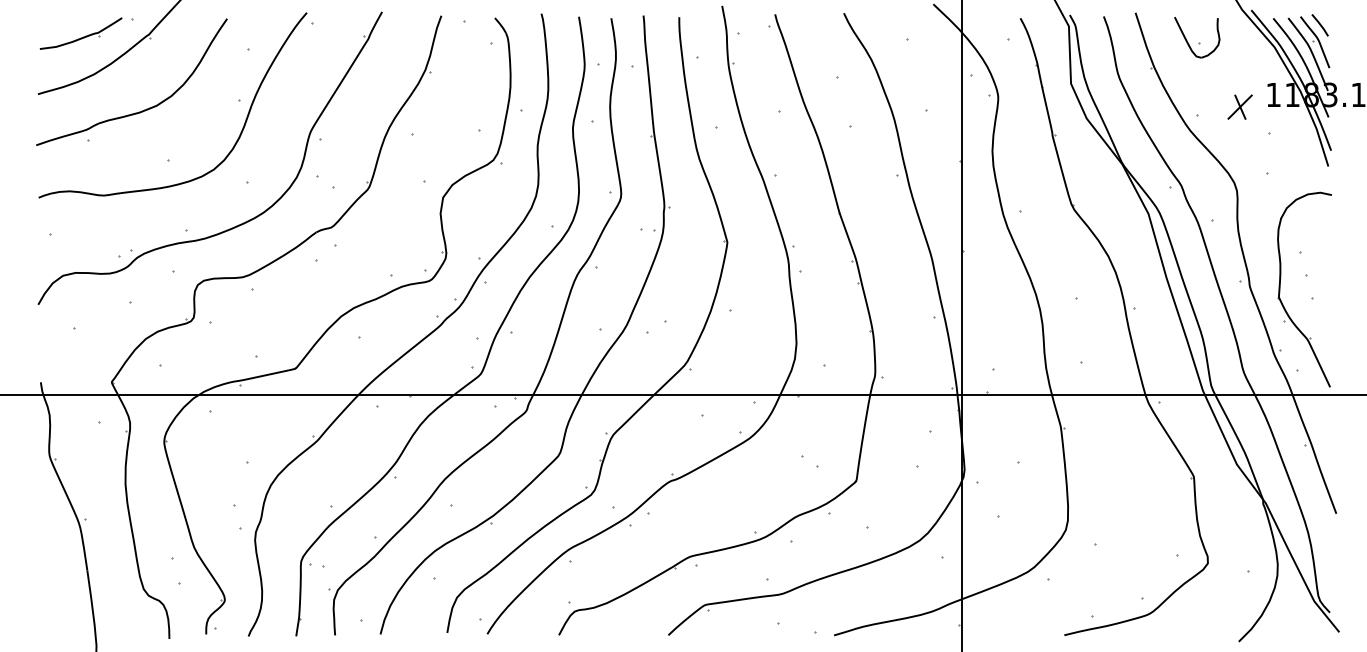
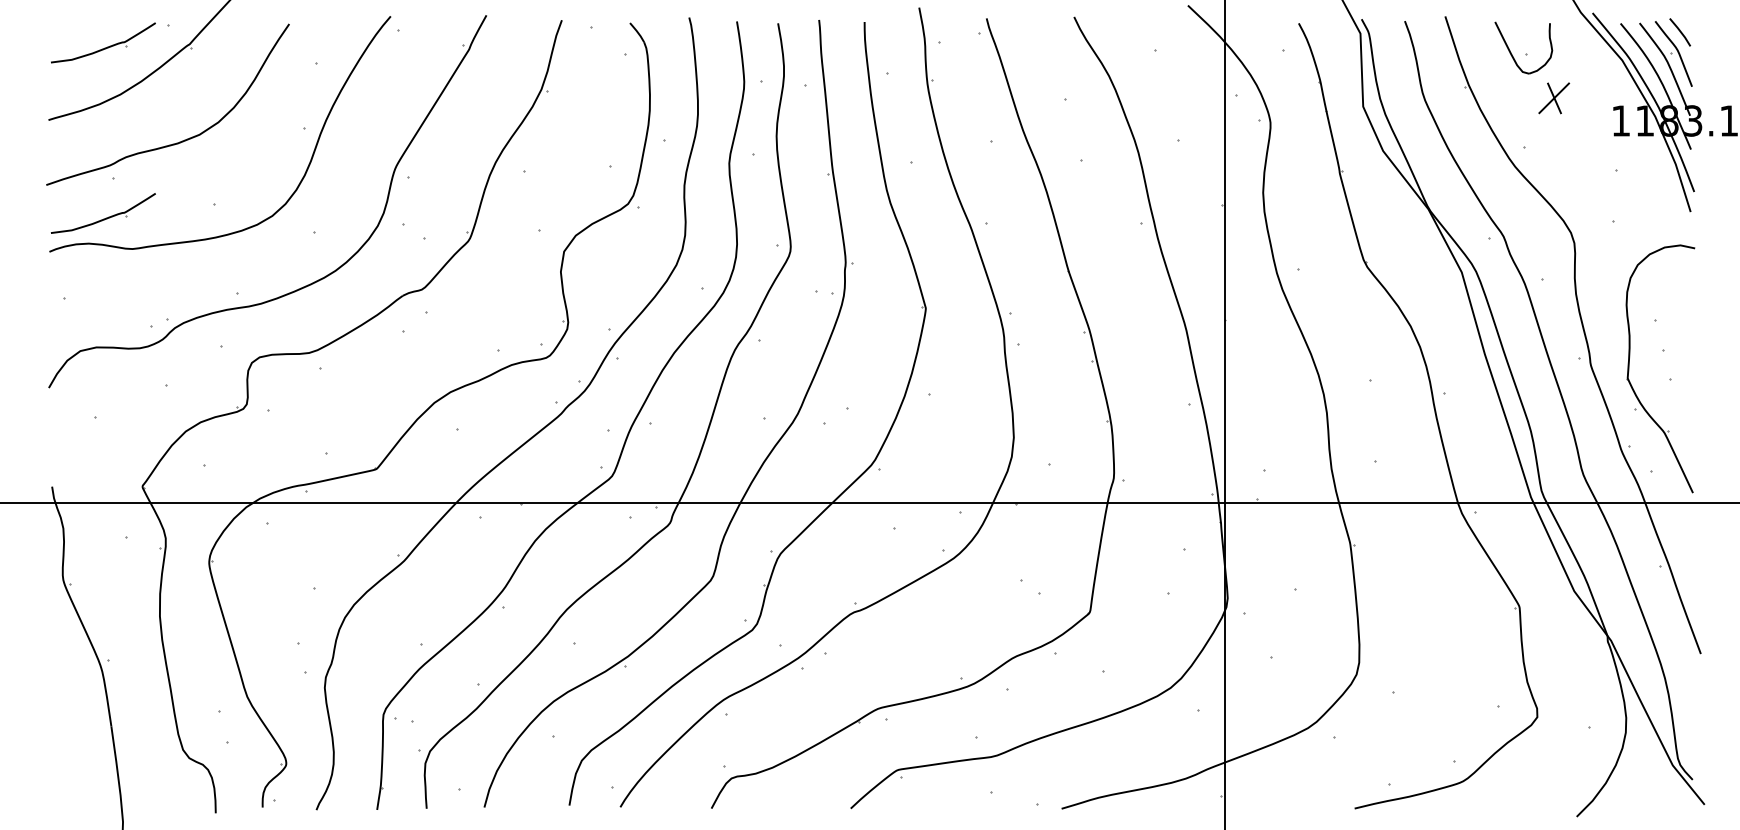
part: (1239, 106) -> (1553, 97), moved
part: (80, 167) -> (102, 213), added

